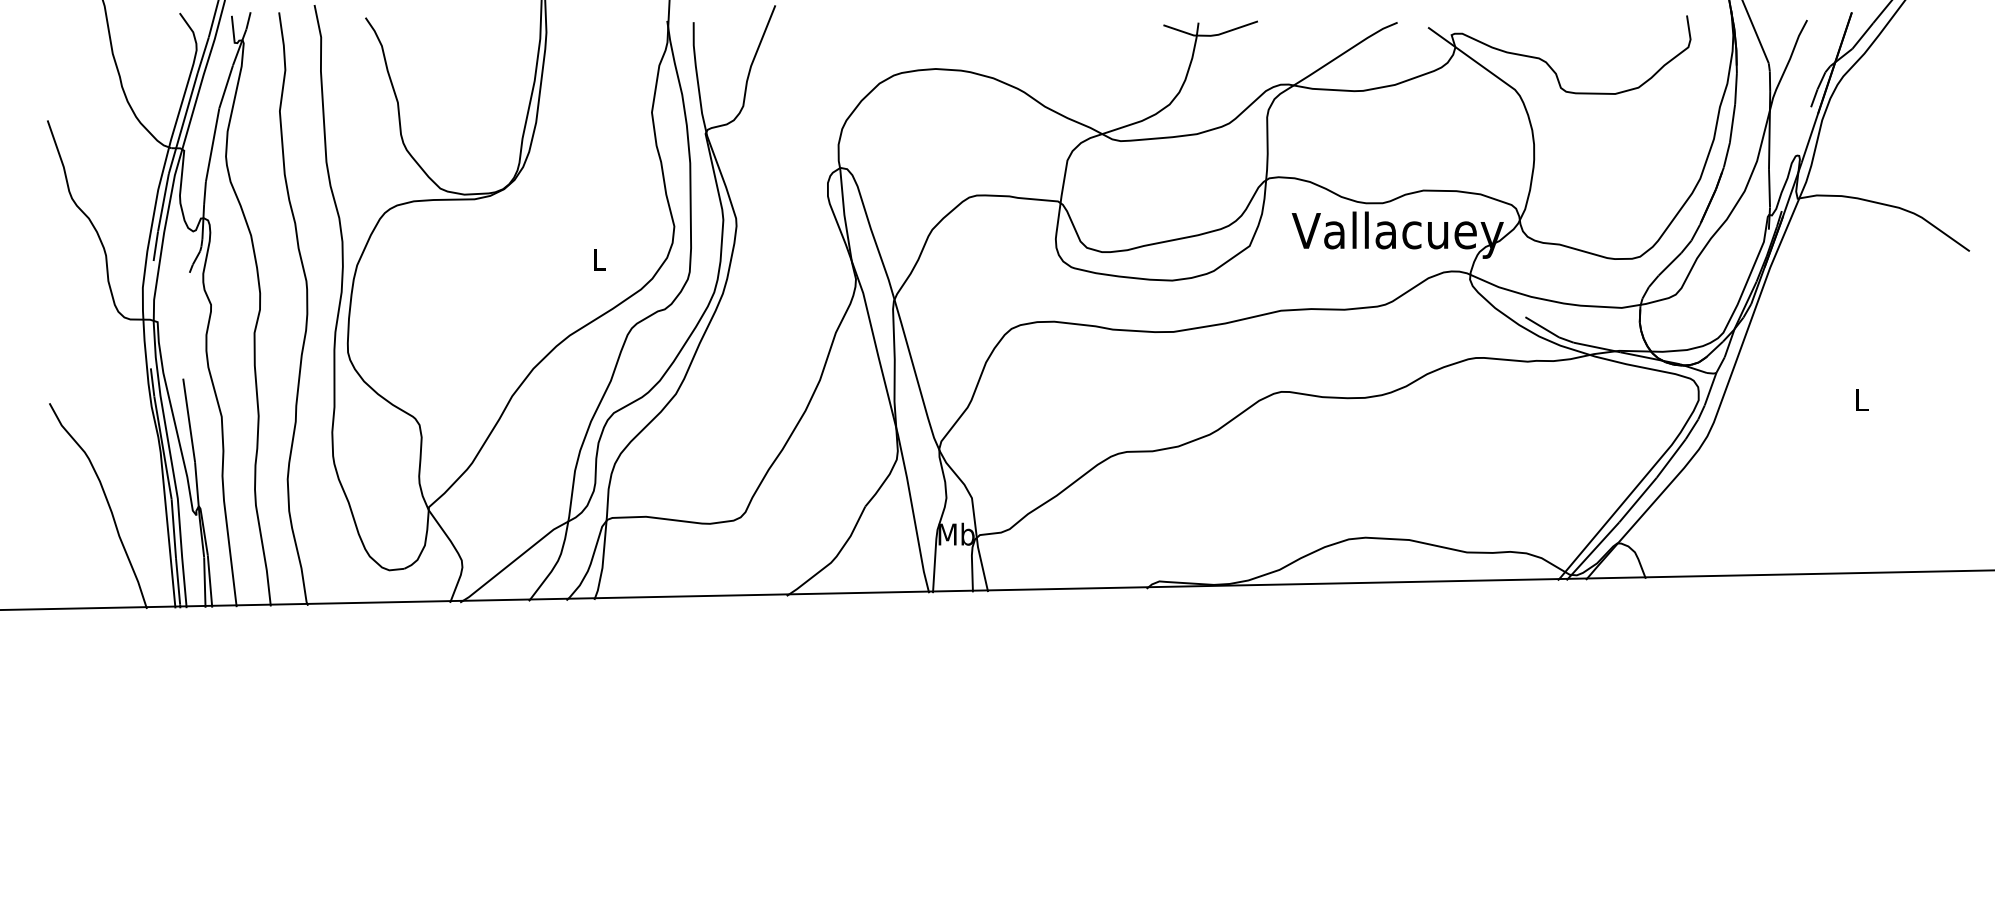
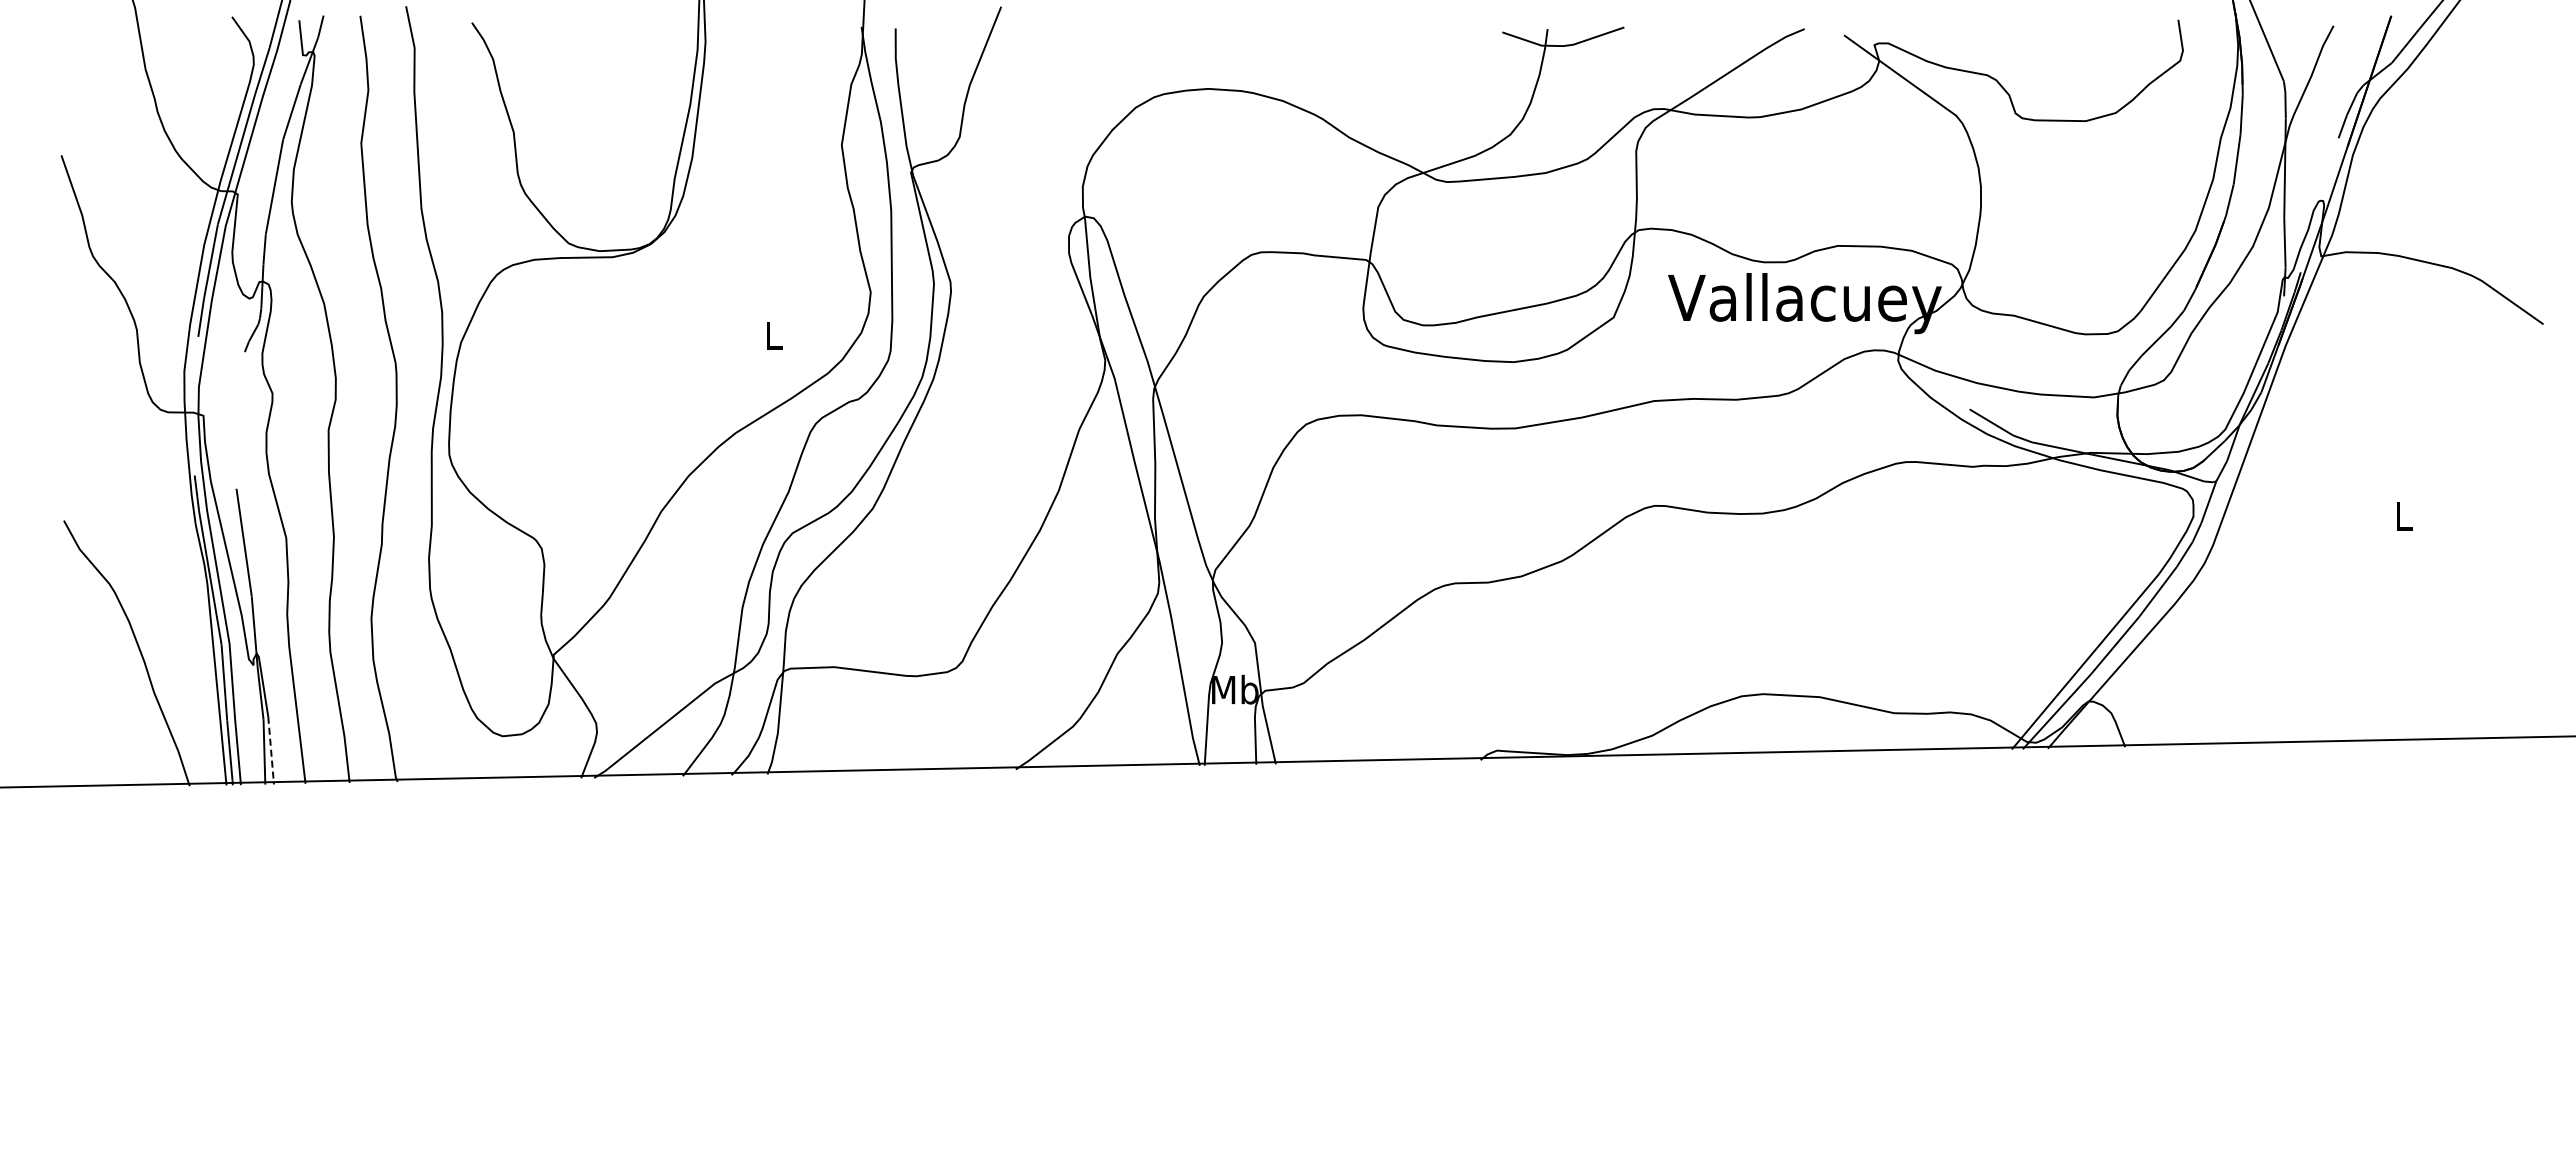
line: (210, 581) -> (271, 750), solid -> dashed

